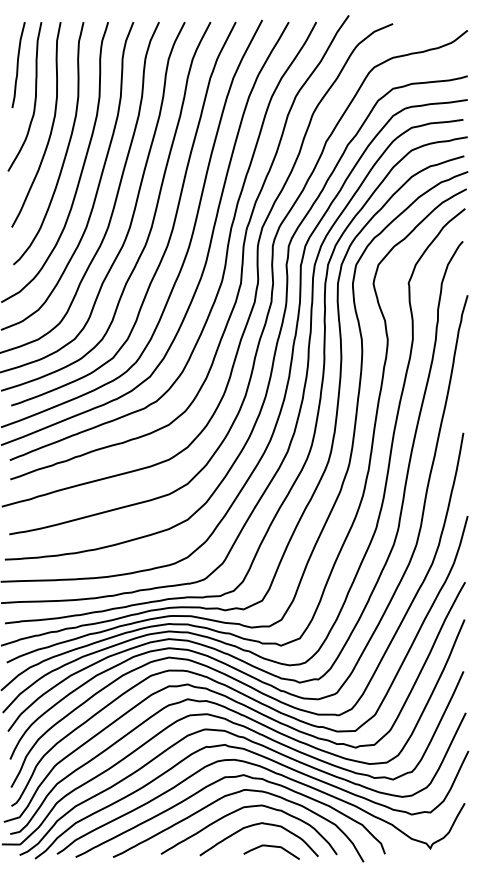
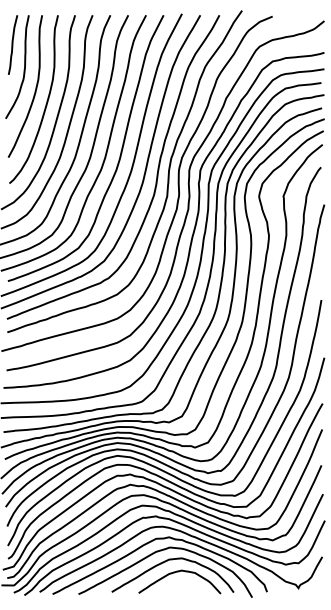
curve: (271, 847) -> (188, 587), removed

